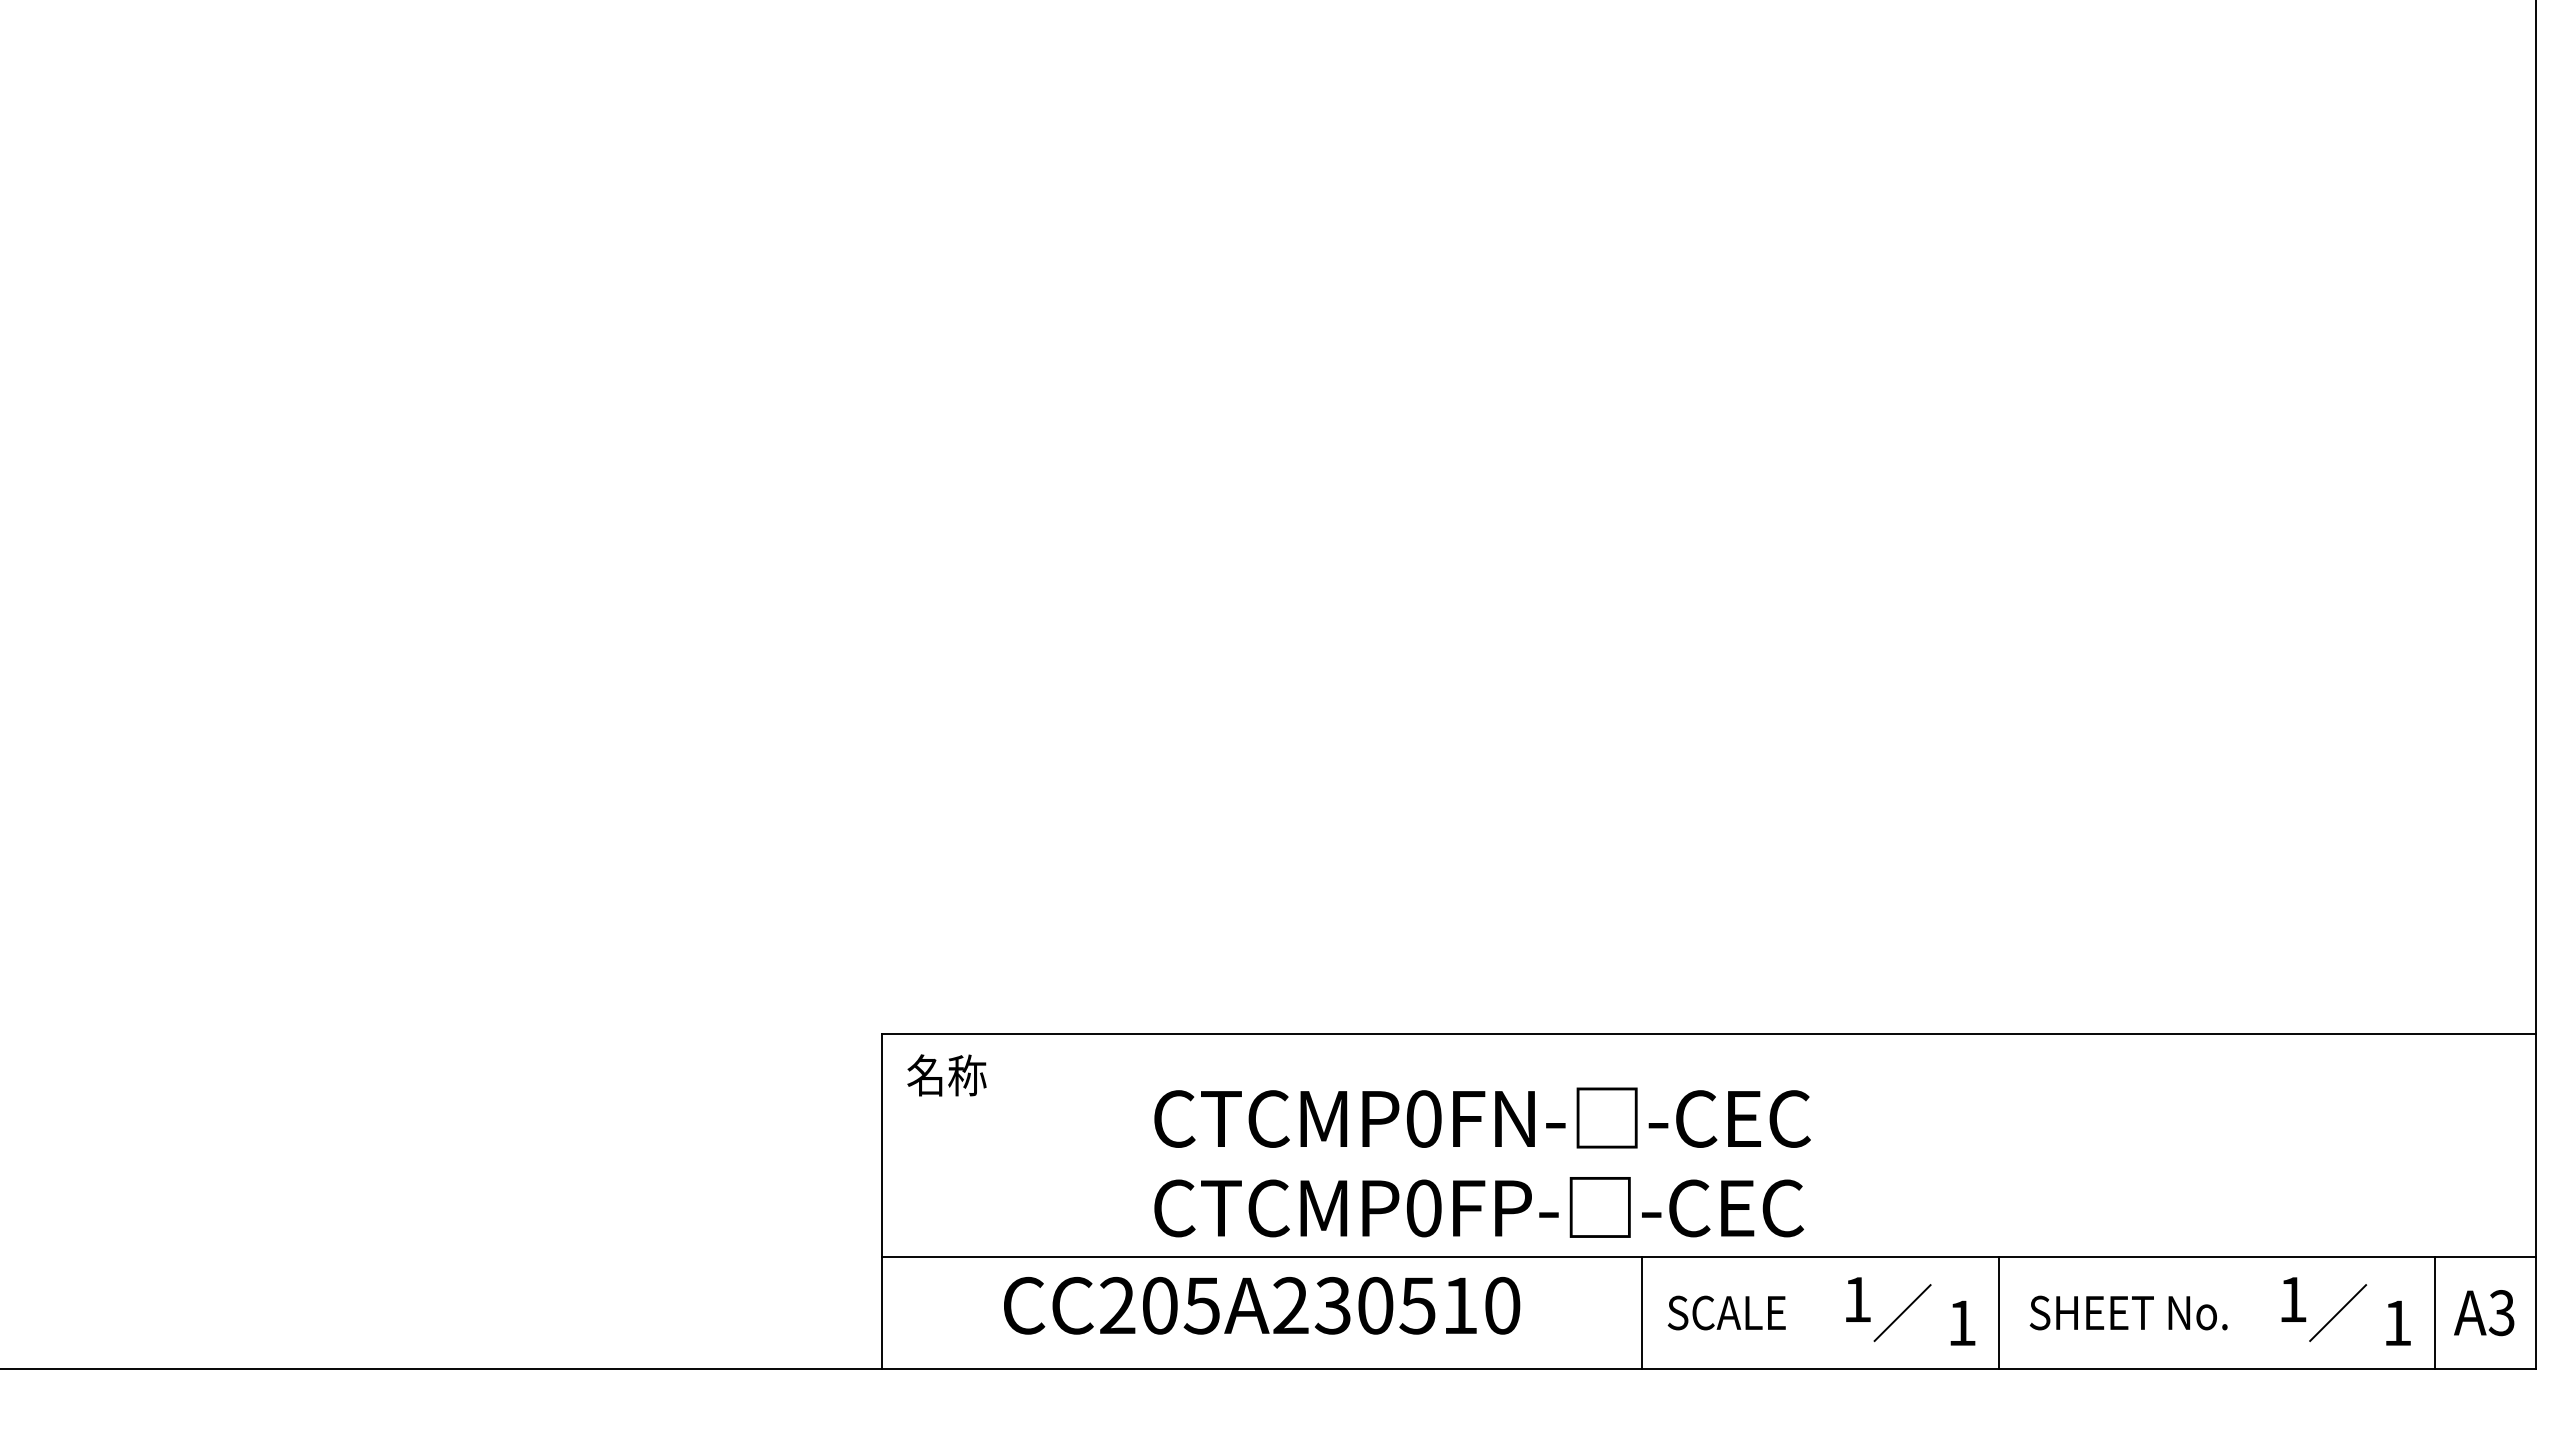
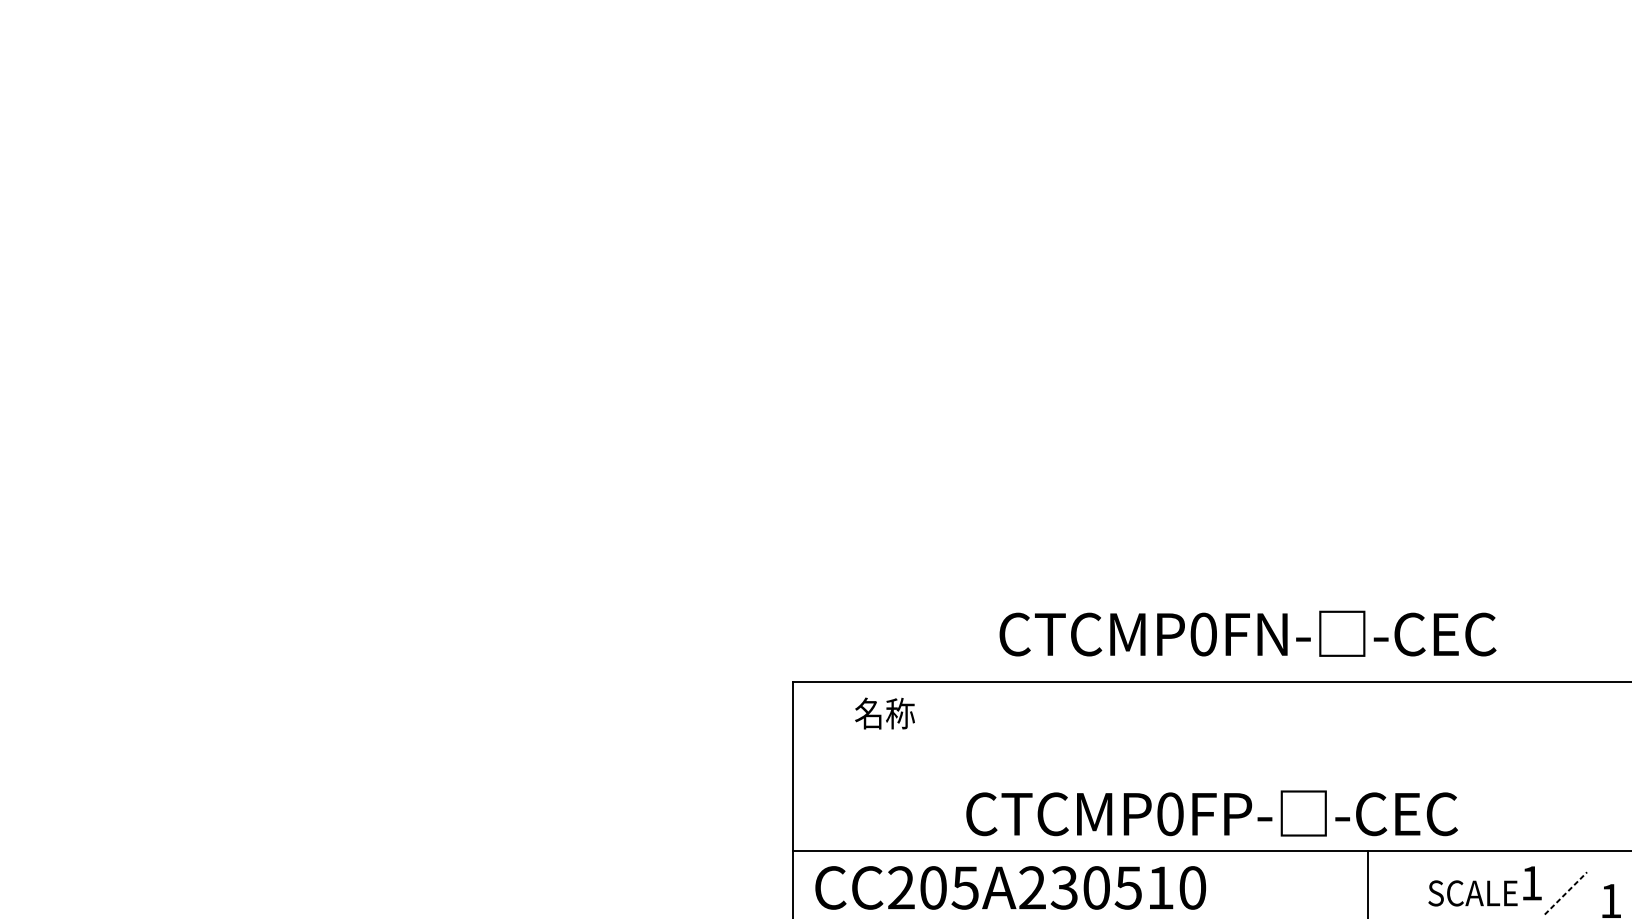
text: (946, 1075) -> (884, 713), moved
text: (1482, 1117) -> (1247, 633), moved
text: (1478, 1207) -> (1211, 813), moved
text: (1262, 1305) -> (1011, 887), moved
text: (1726, 1312) -> (1472, 893), moved
line: (1902, 1313) -> (1565, 893), solid -> dashed

